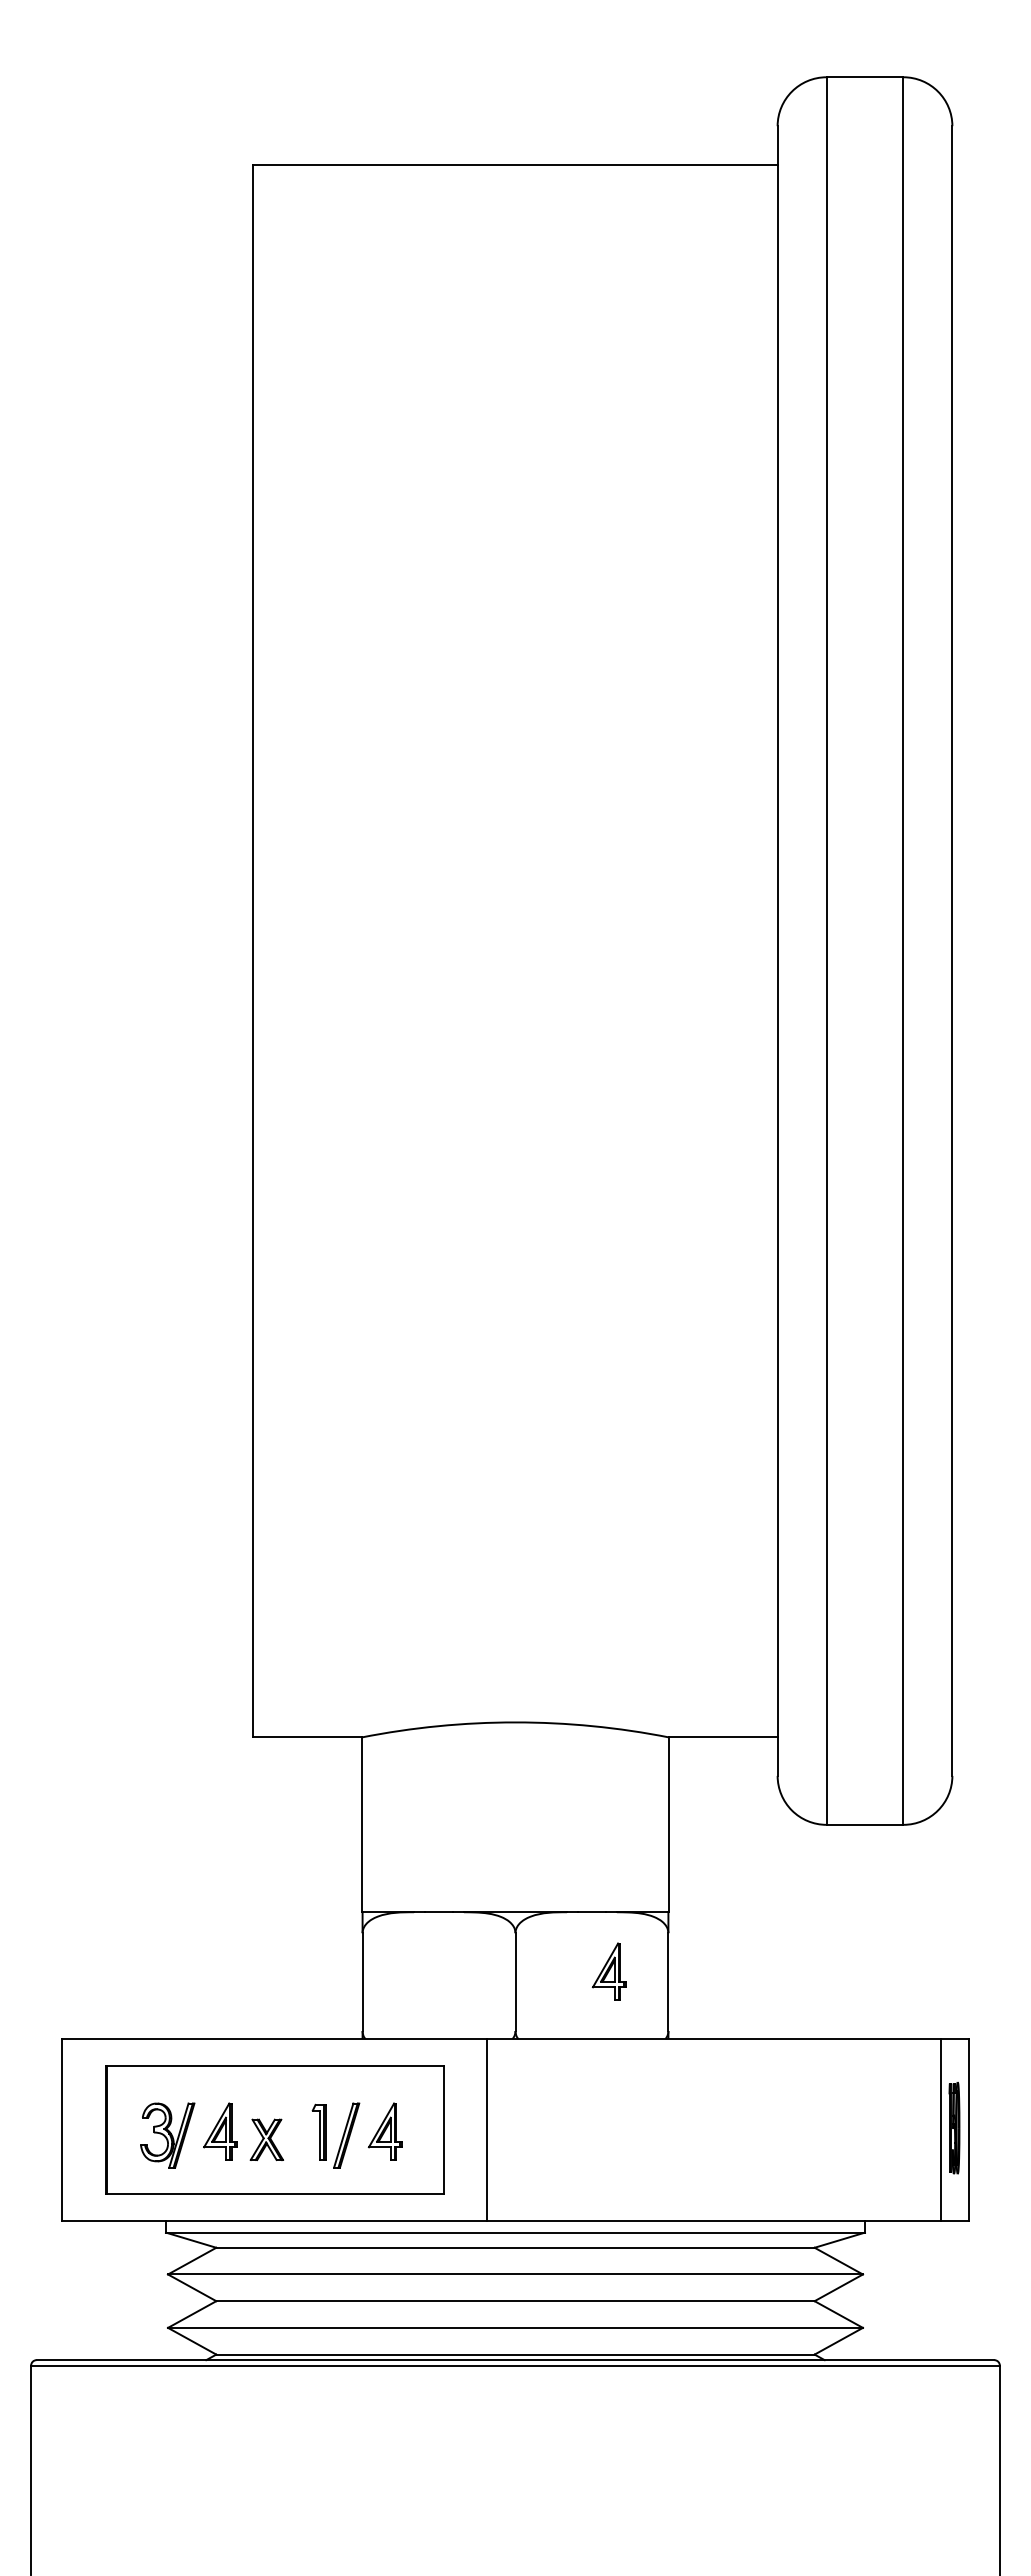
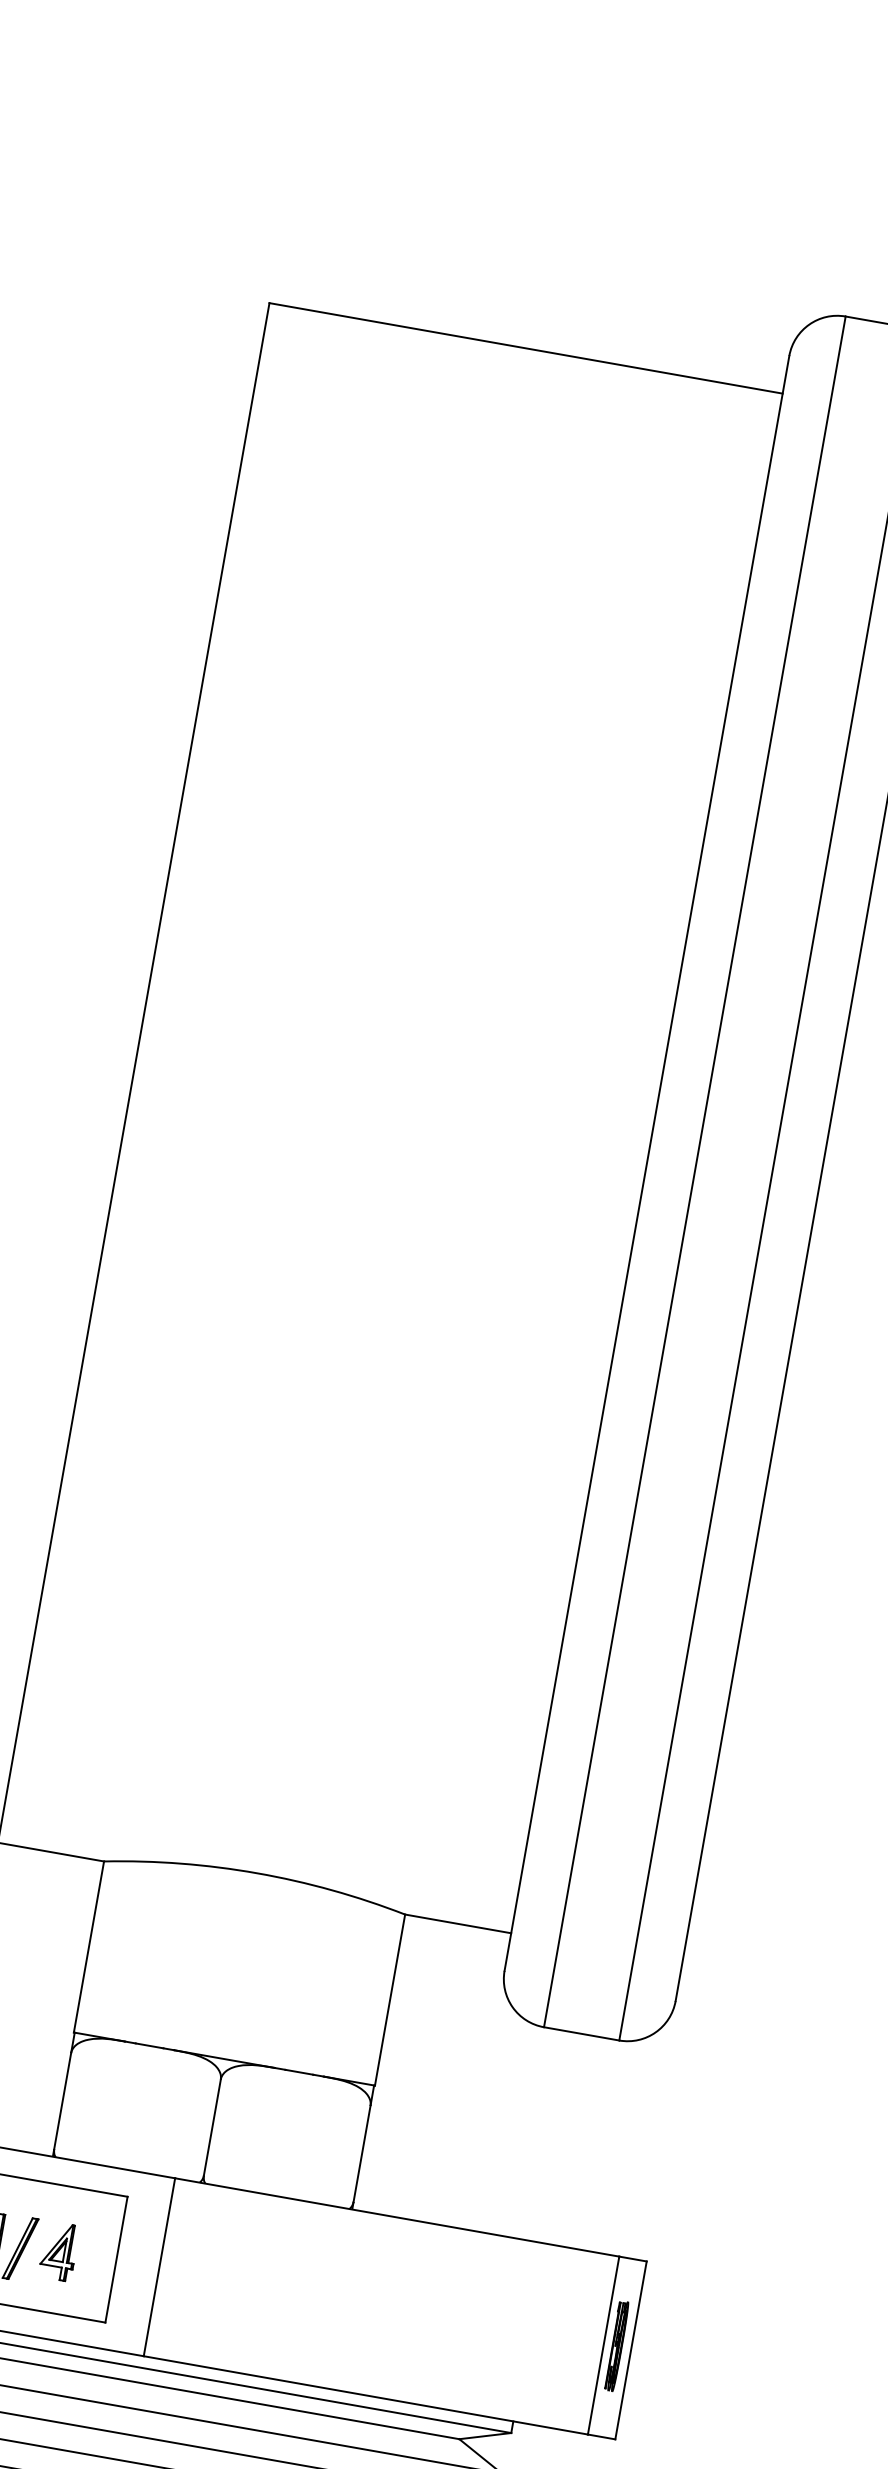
part: (608, 1971) -> (305, 2133), removed

